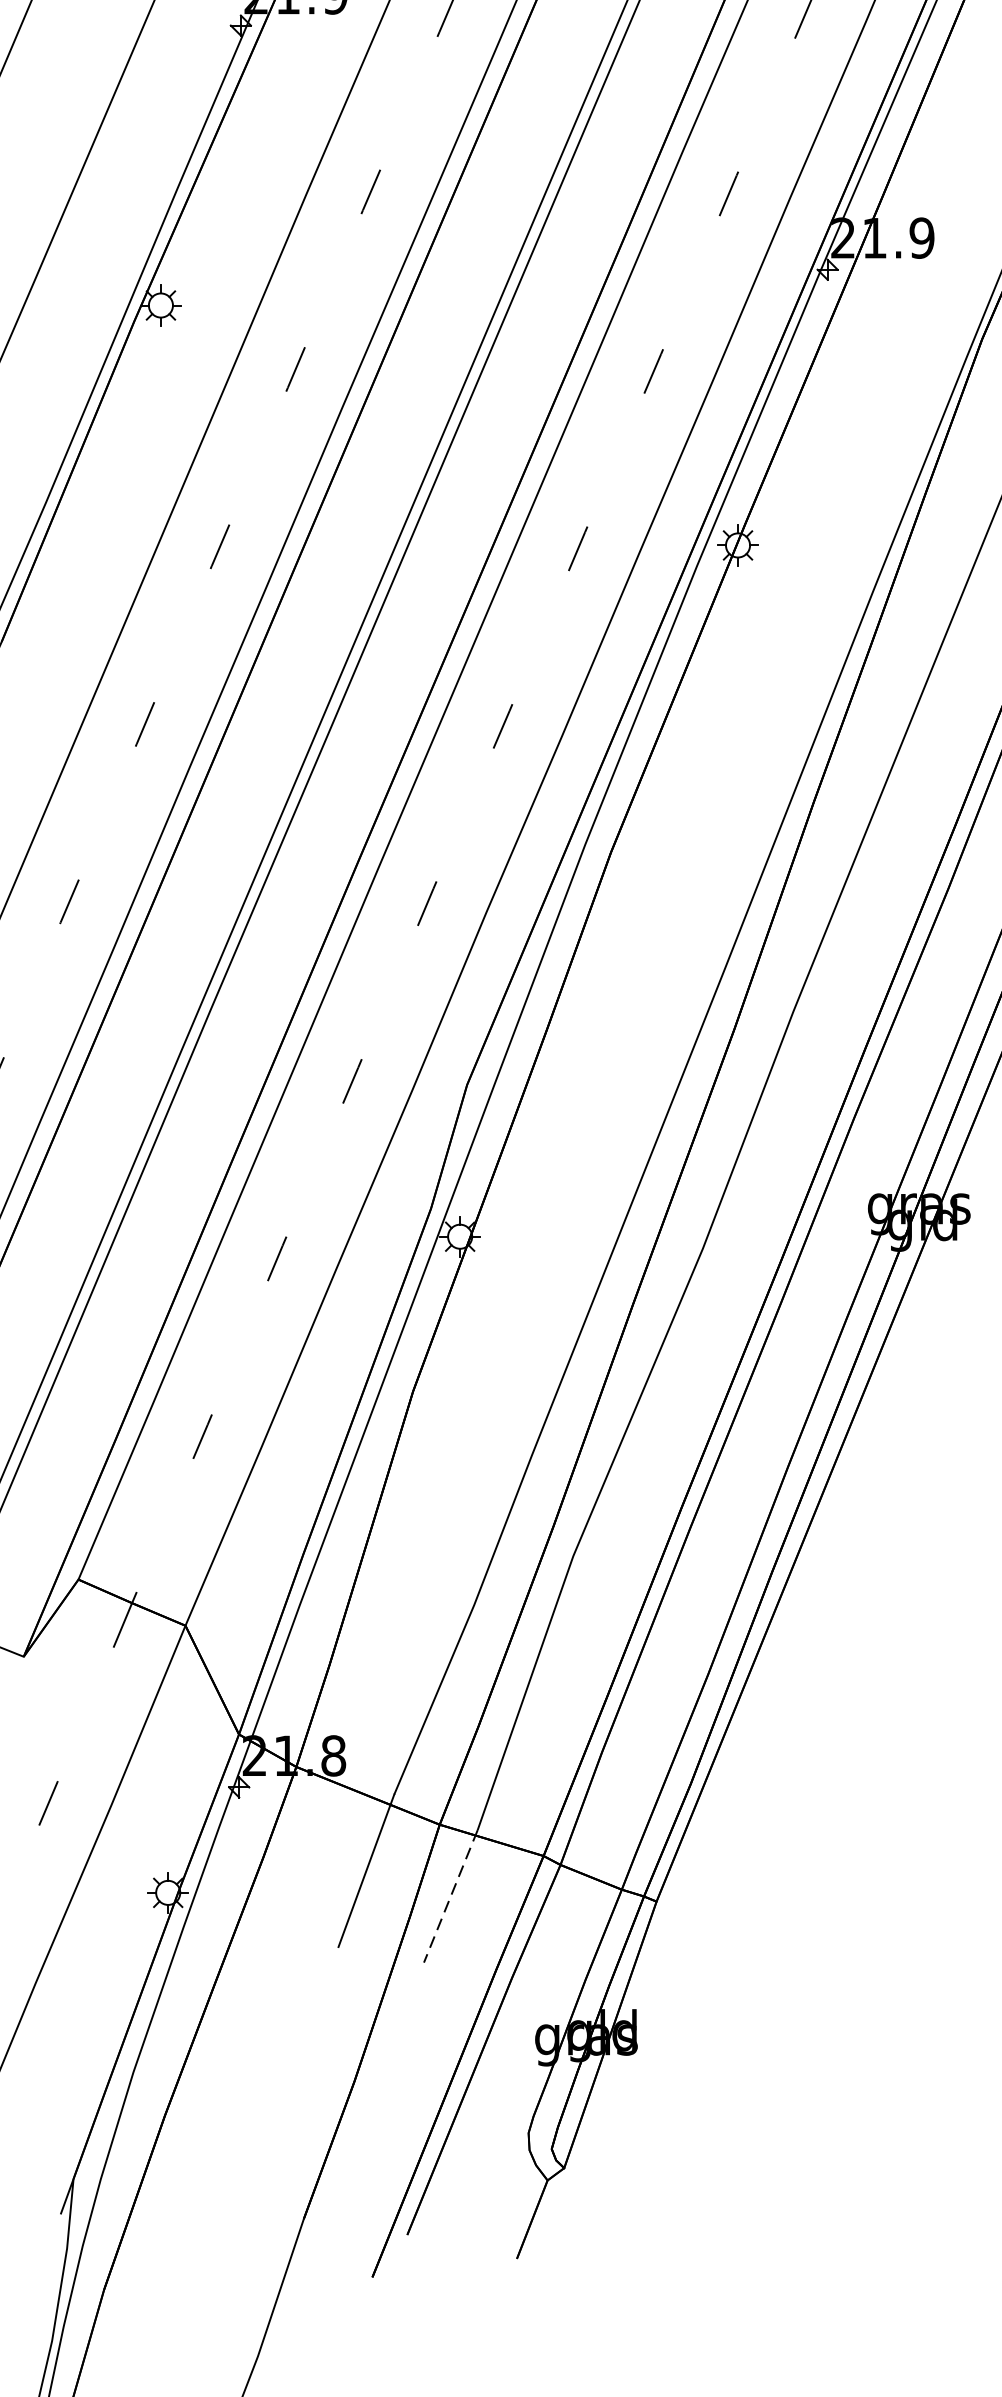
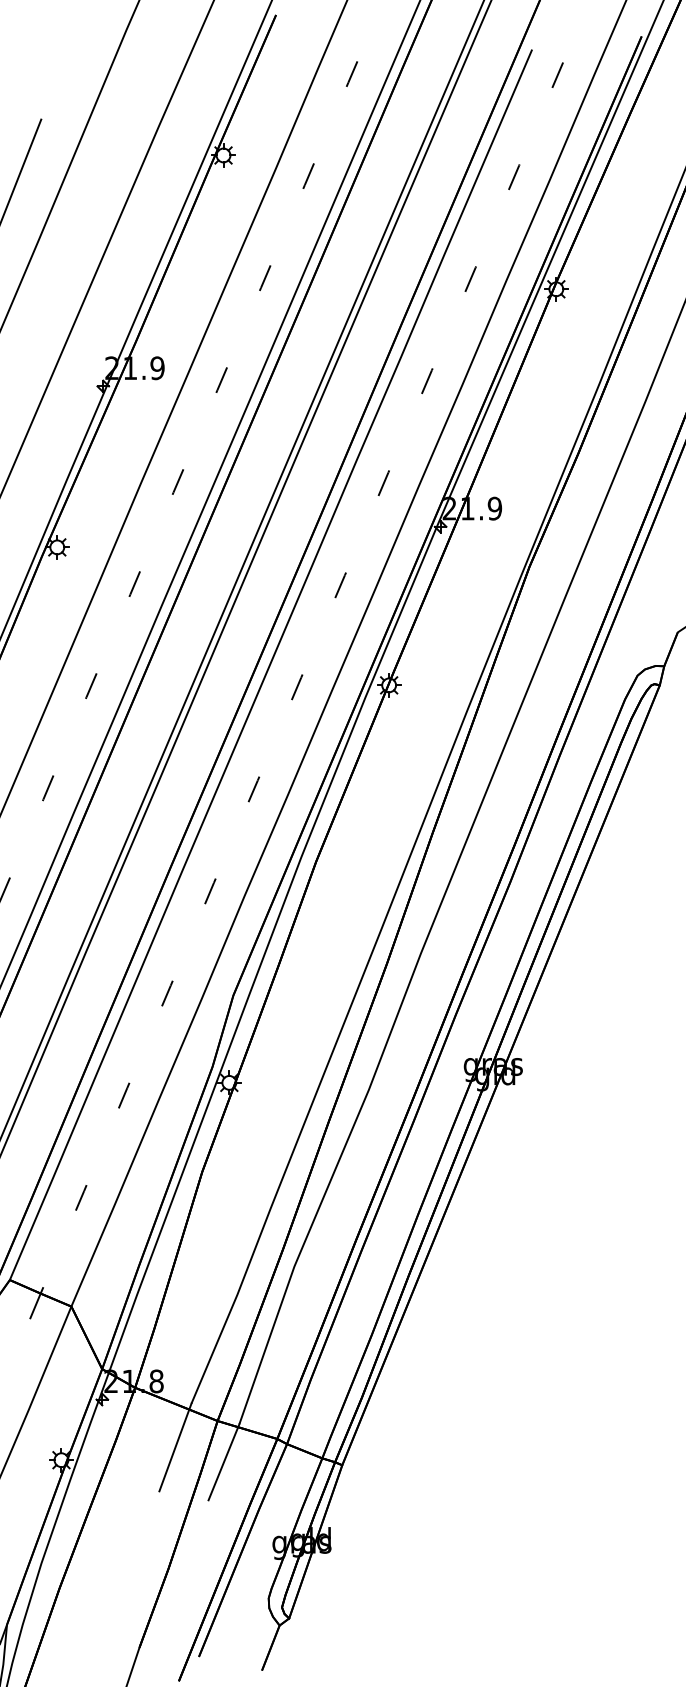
line: (449, 1896) -> (223, 1462), dashed -> solid

